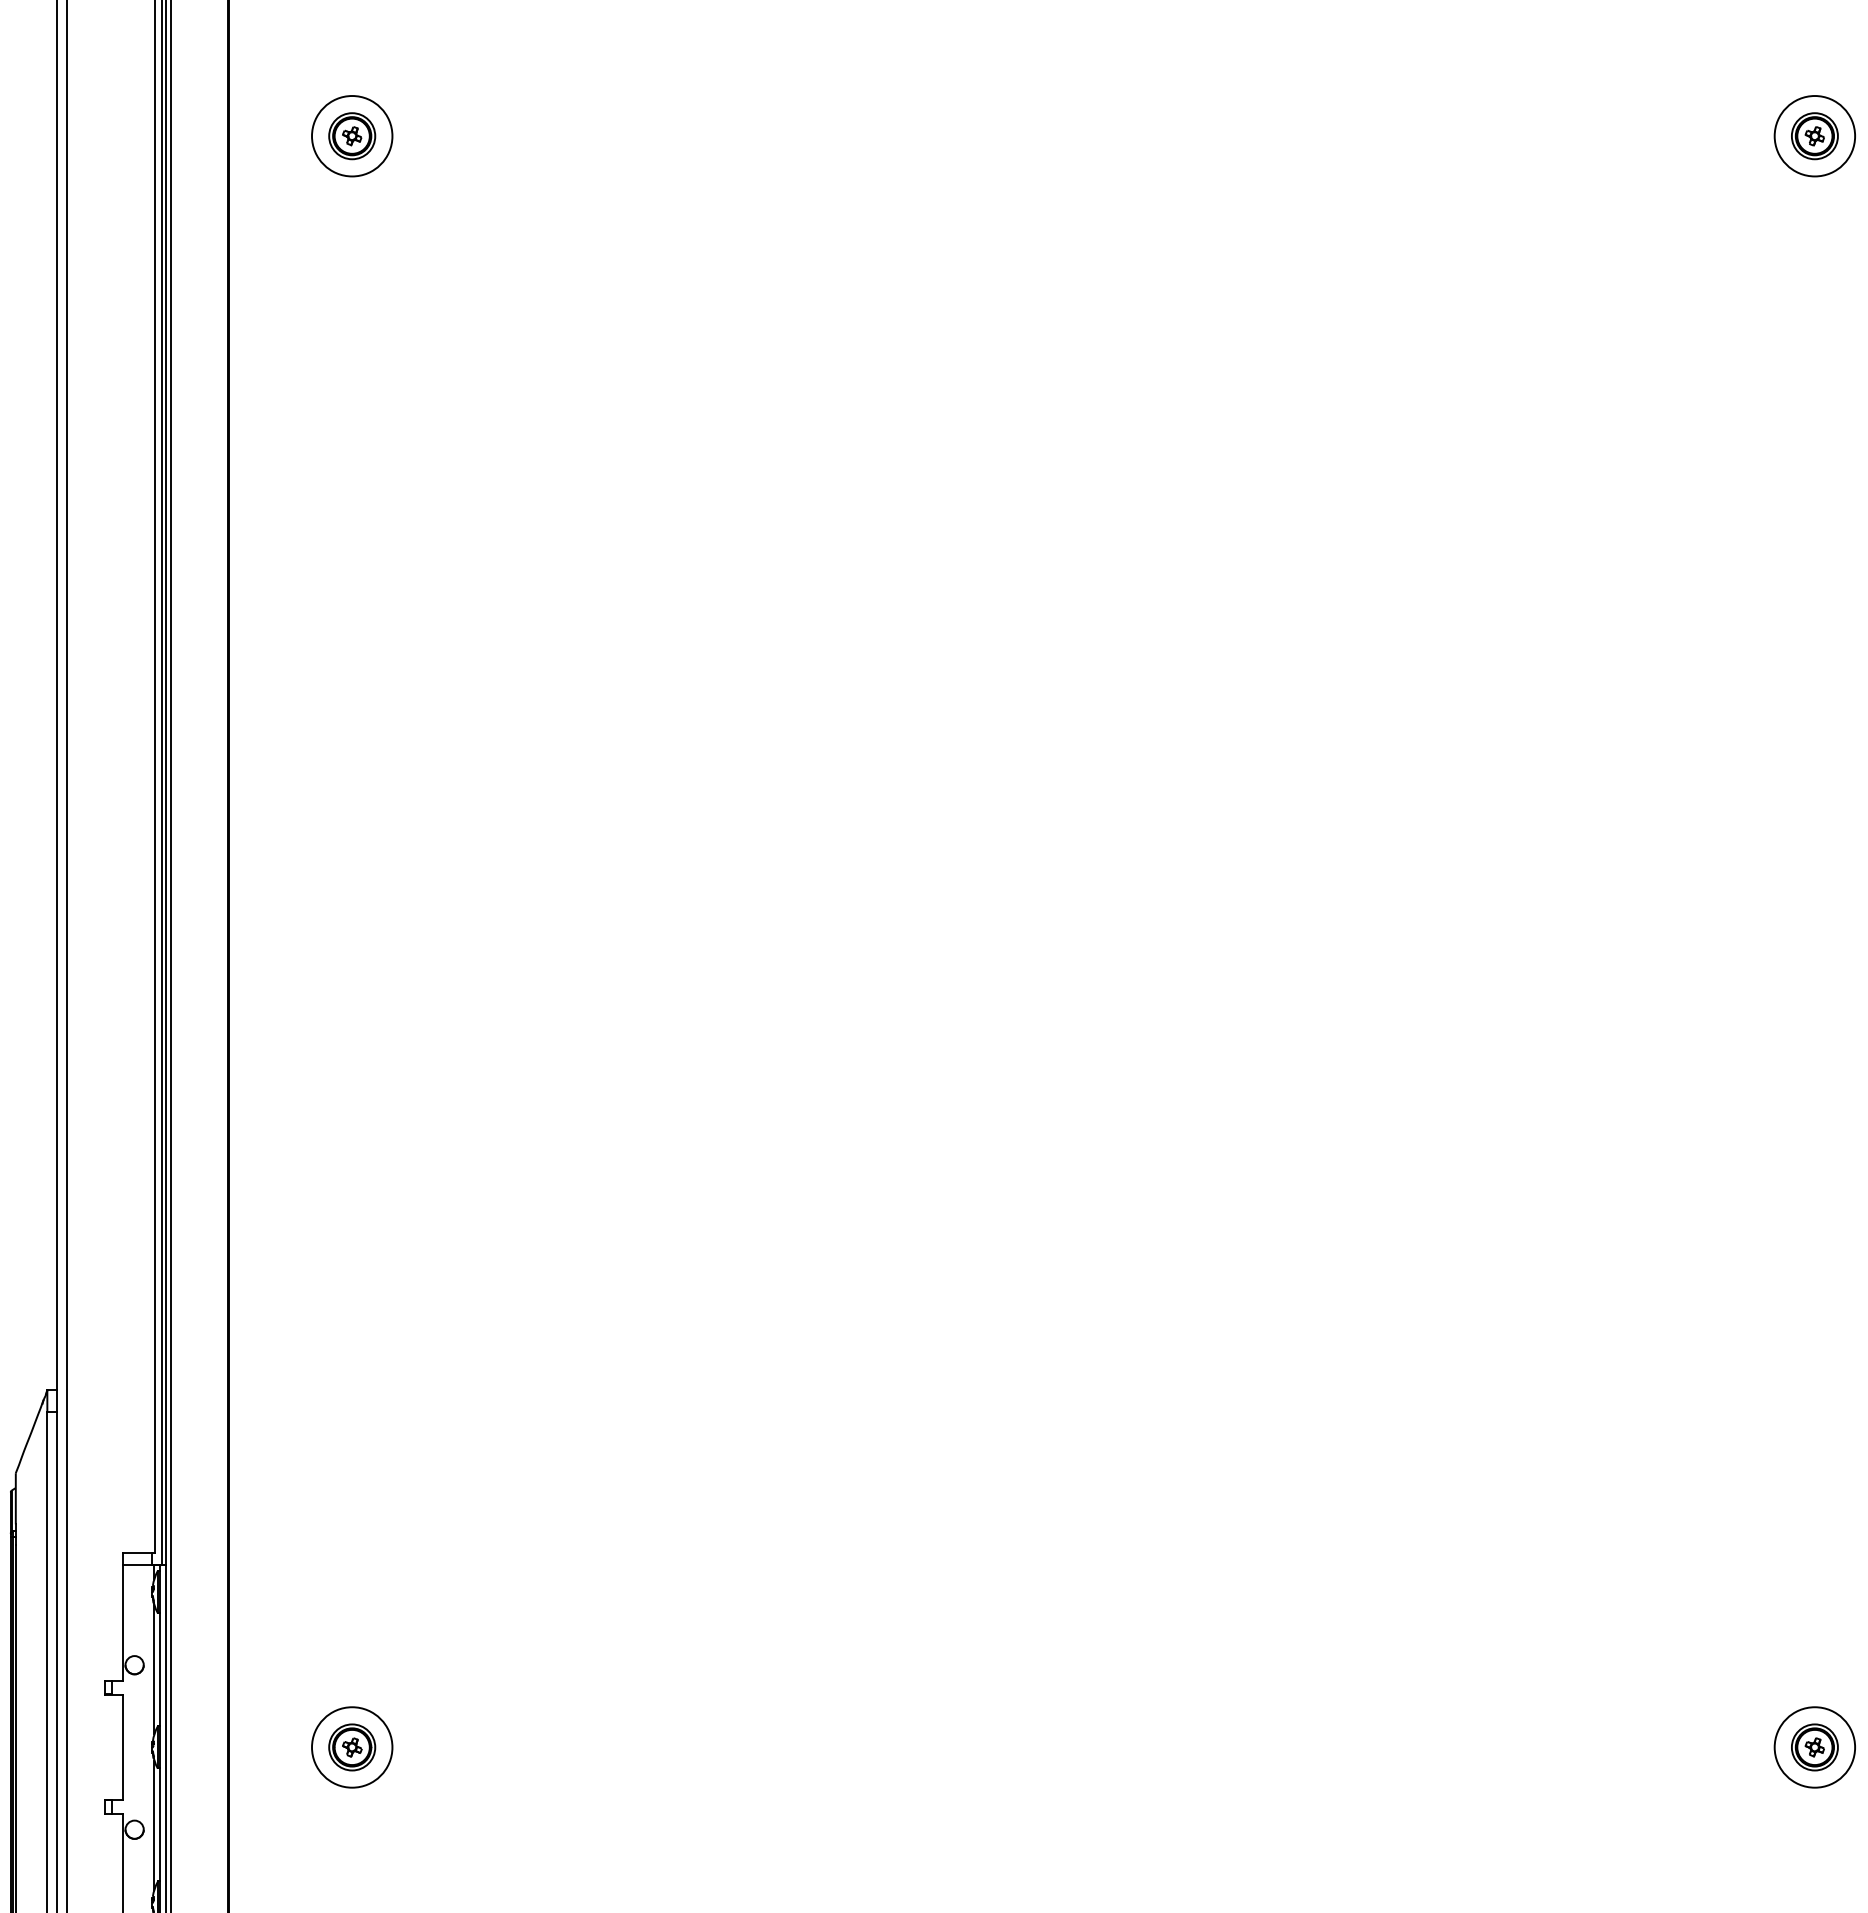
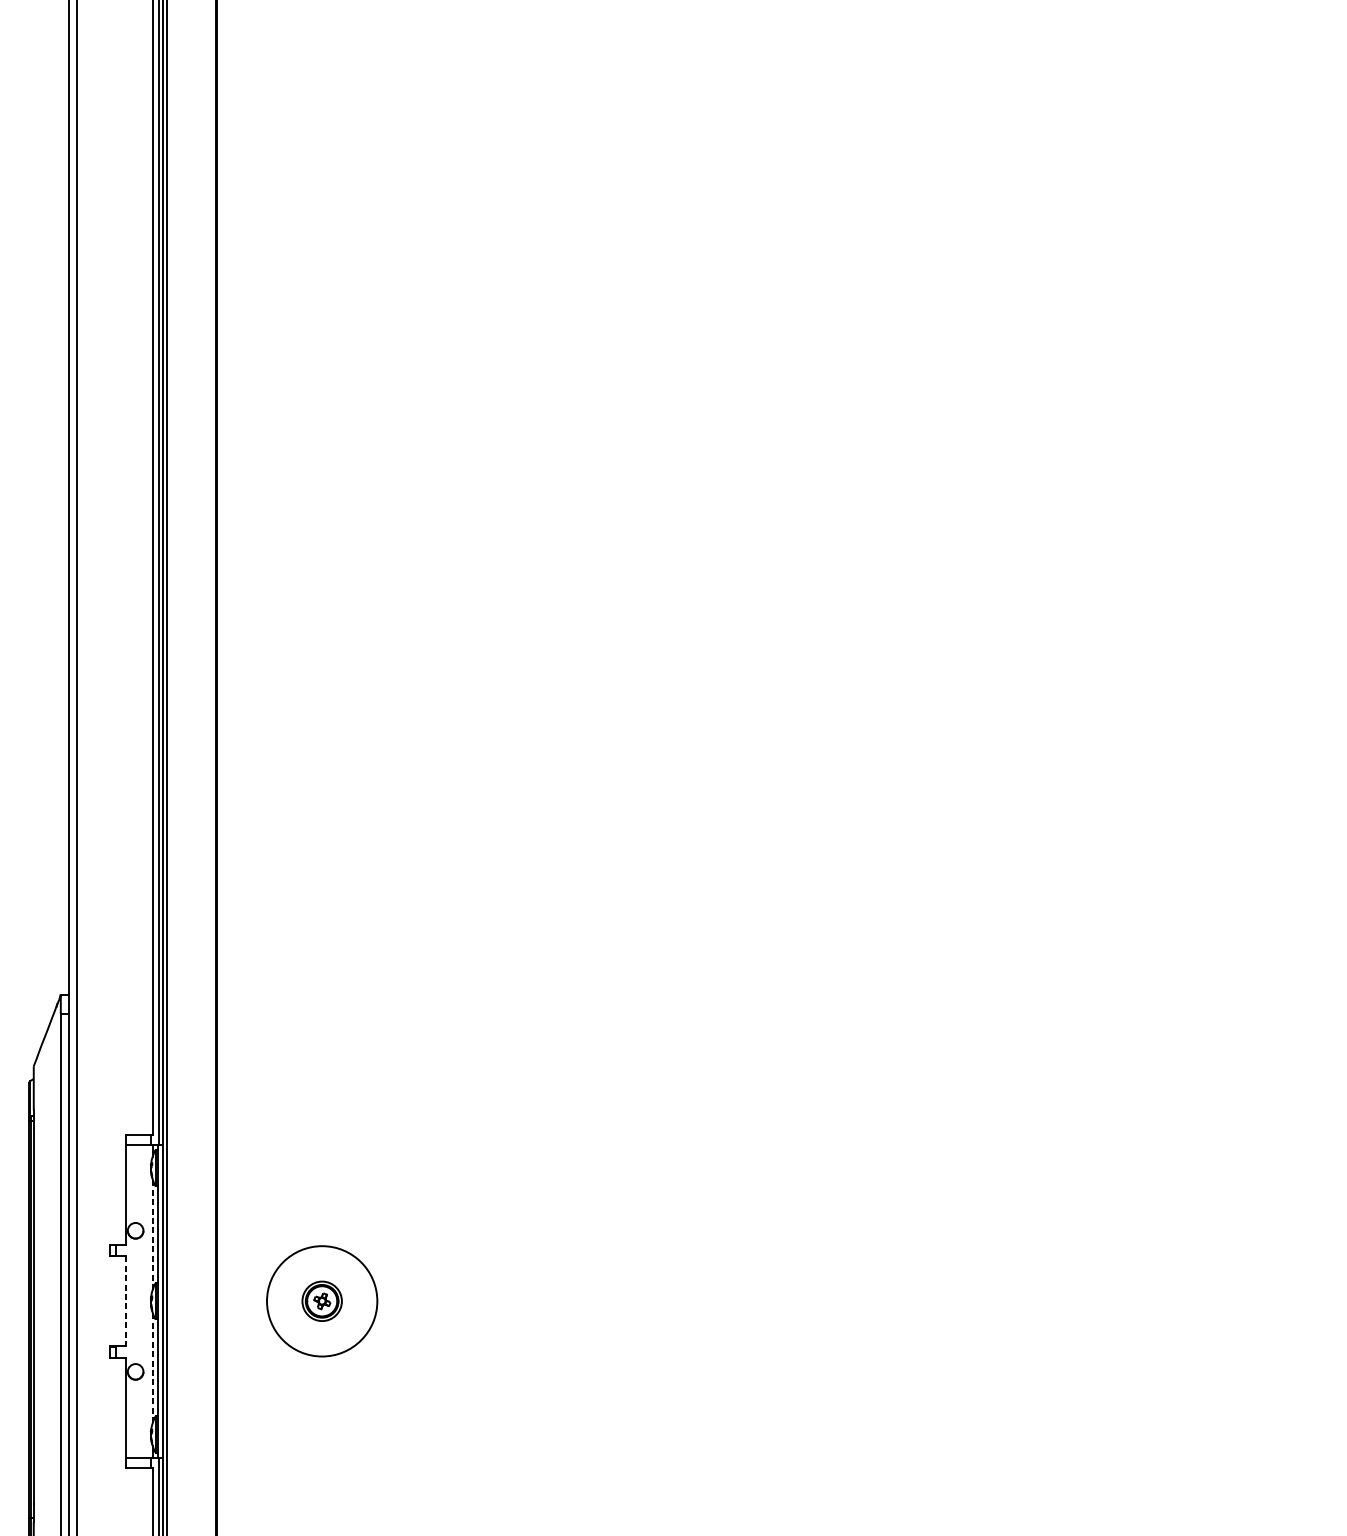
line: (154, 1669) -> (152, 1234), solid -> dashed
line: (123, 1747) -> (126, 1301), solid -> dashed
circle: (352, 1747) -> (322, 1301), size x1.6
line: (154, 1824) -> (152, 1367), solid -> dashed

